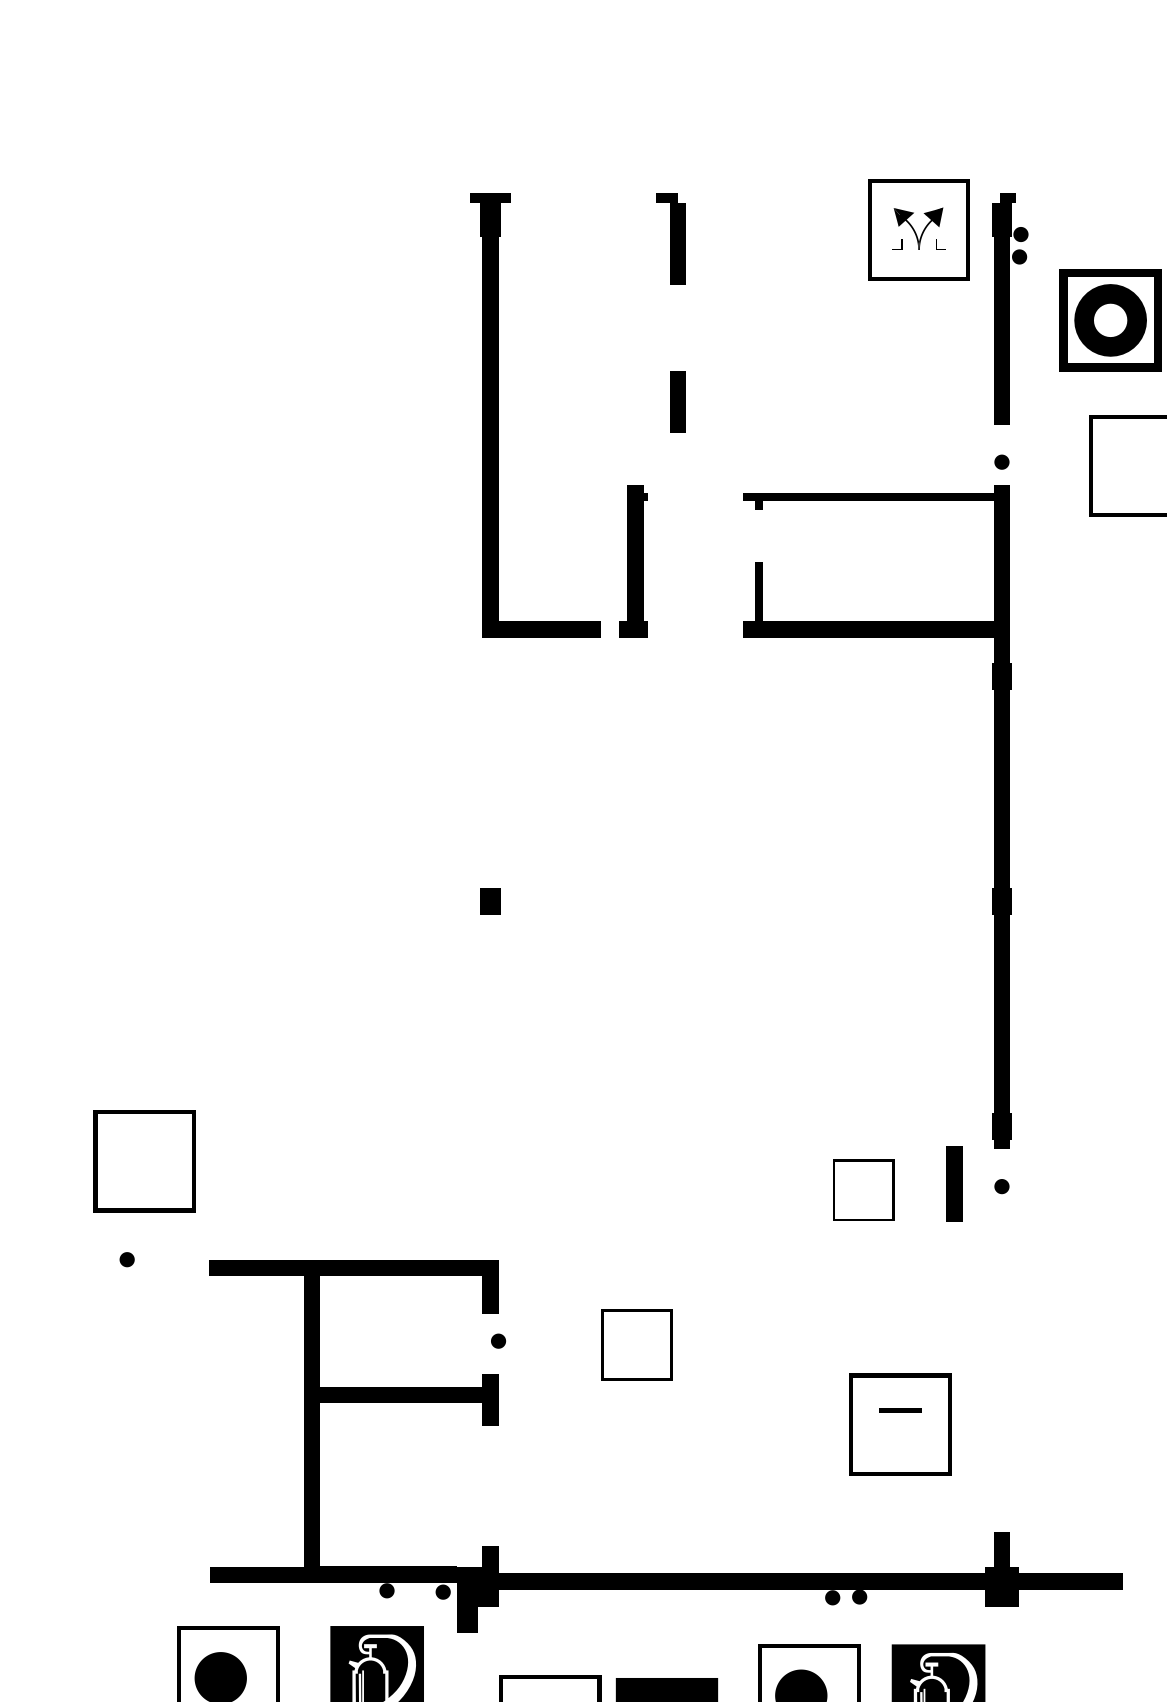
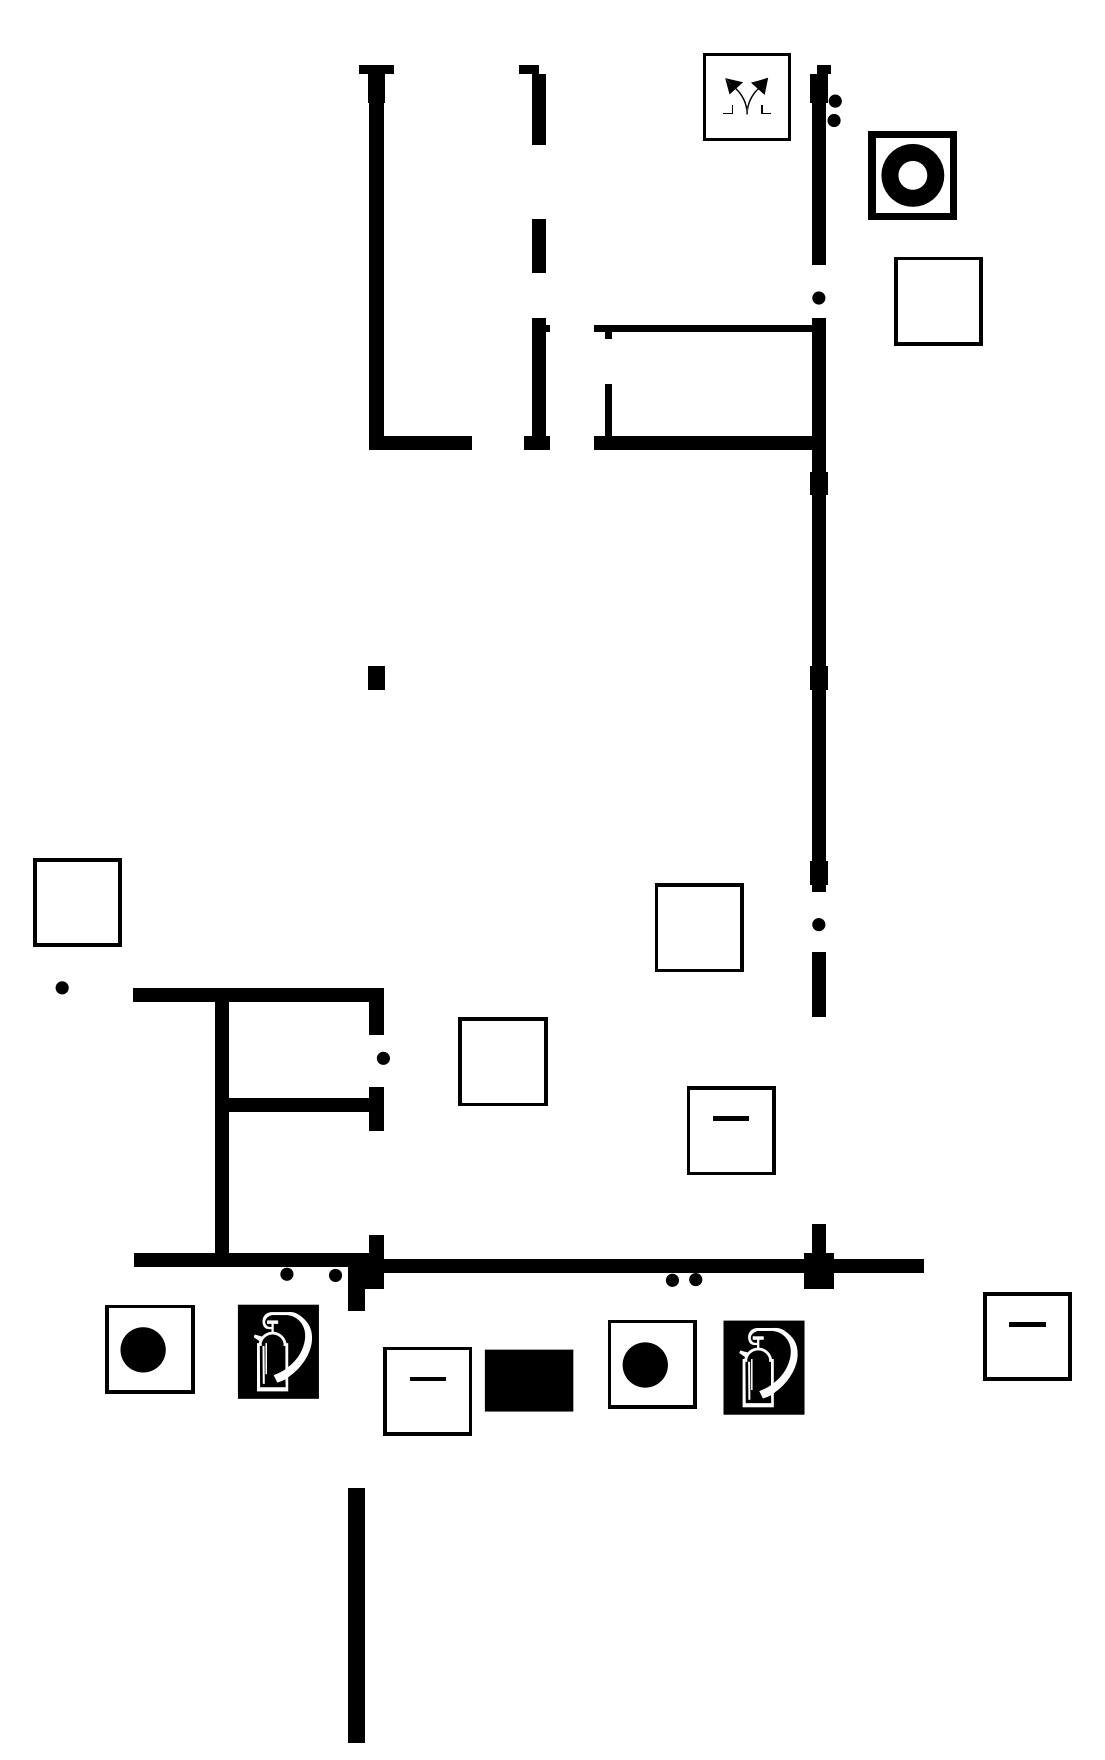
part: (632, 561) -> (536, 383), moved
part: (954, 1184) -> (818, 984), moved
part: (864, 1189) -> (699, 927), size x1.67
part: (636, 1344) -> (502, 1061), size x1.43

